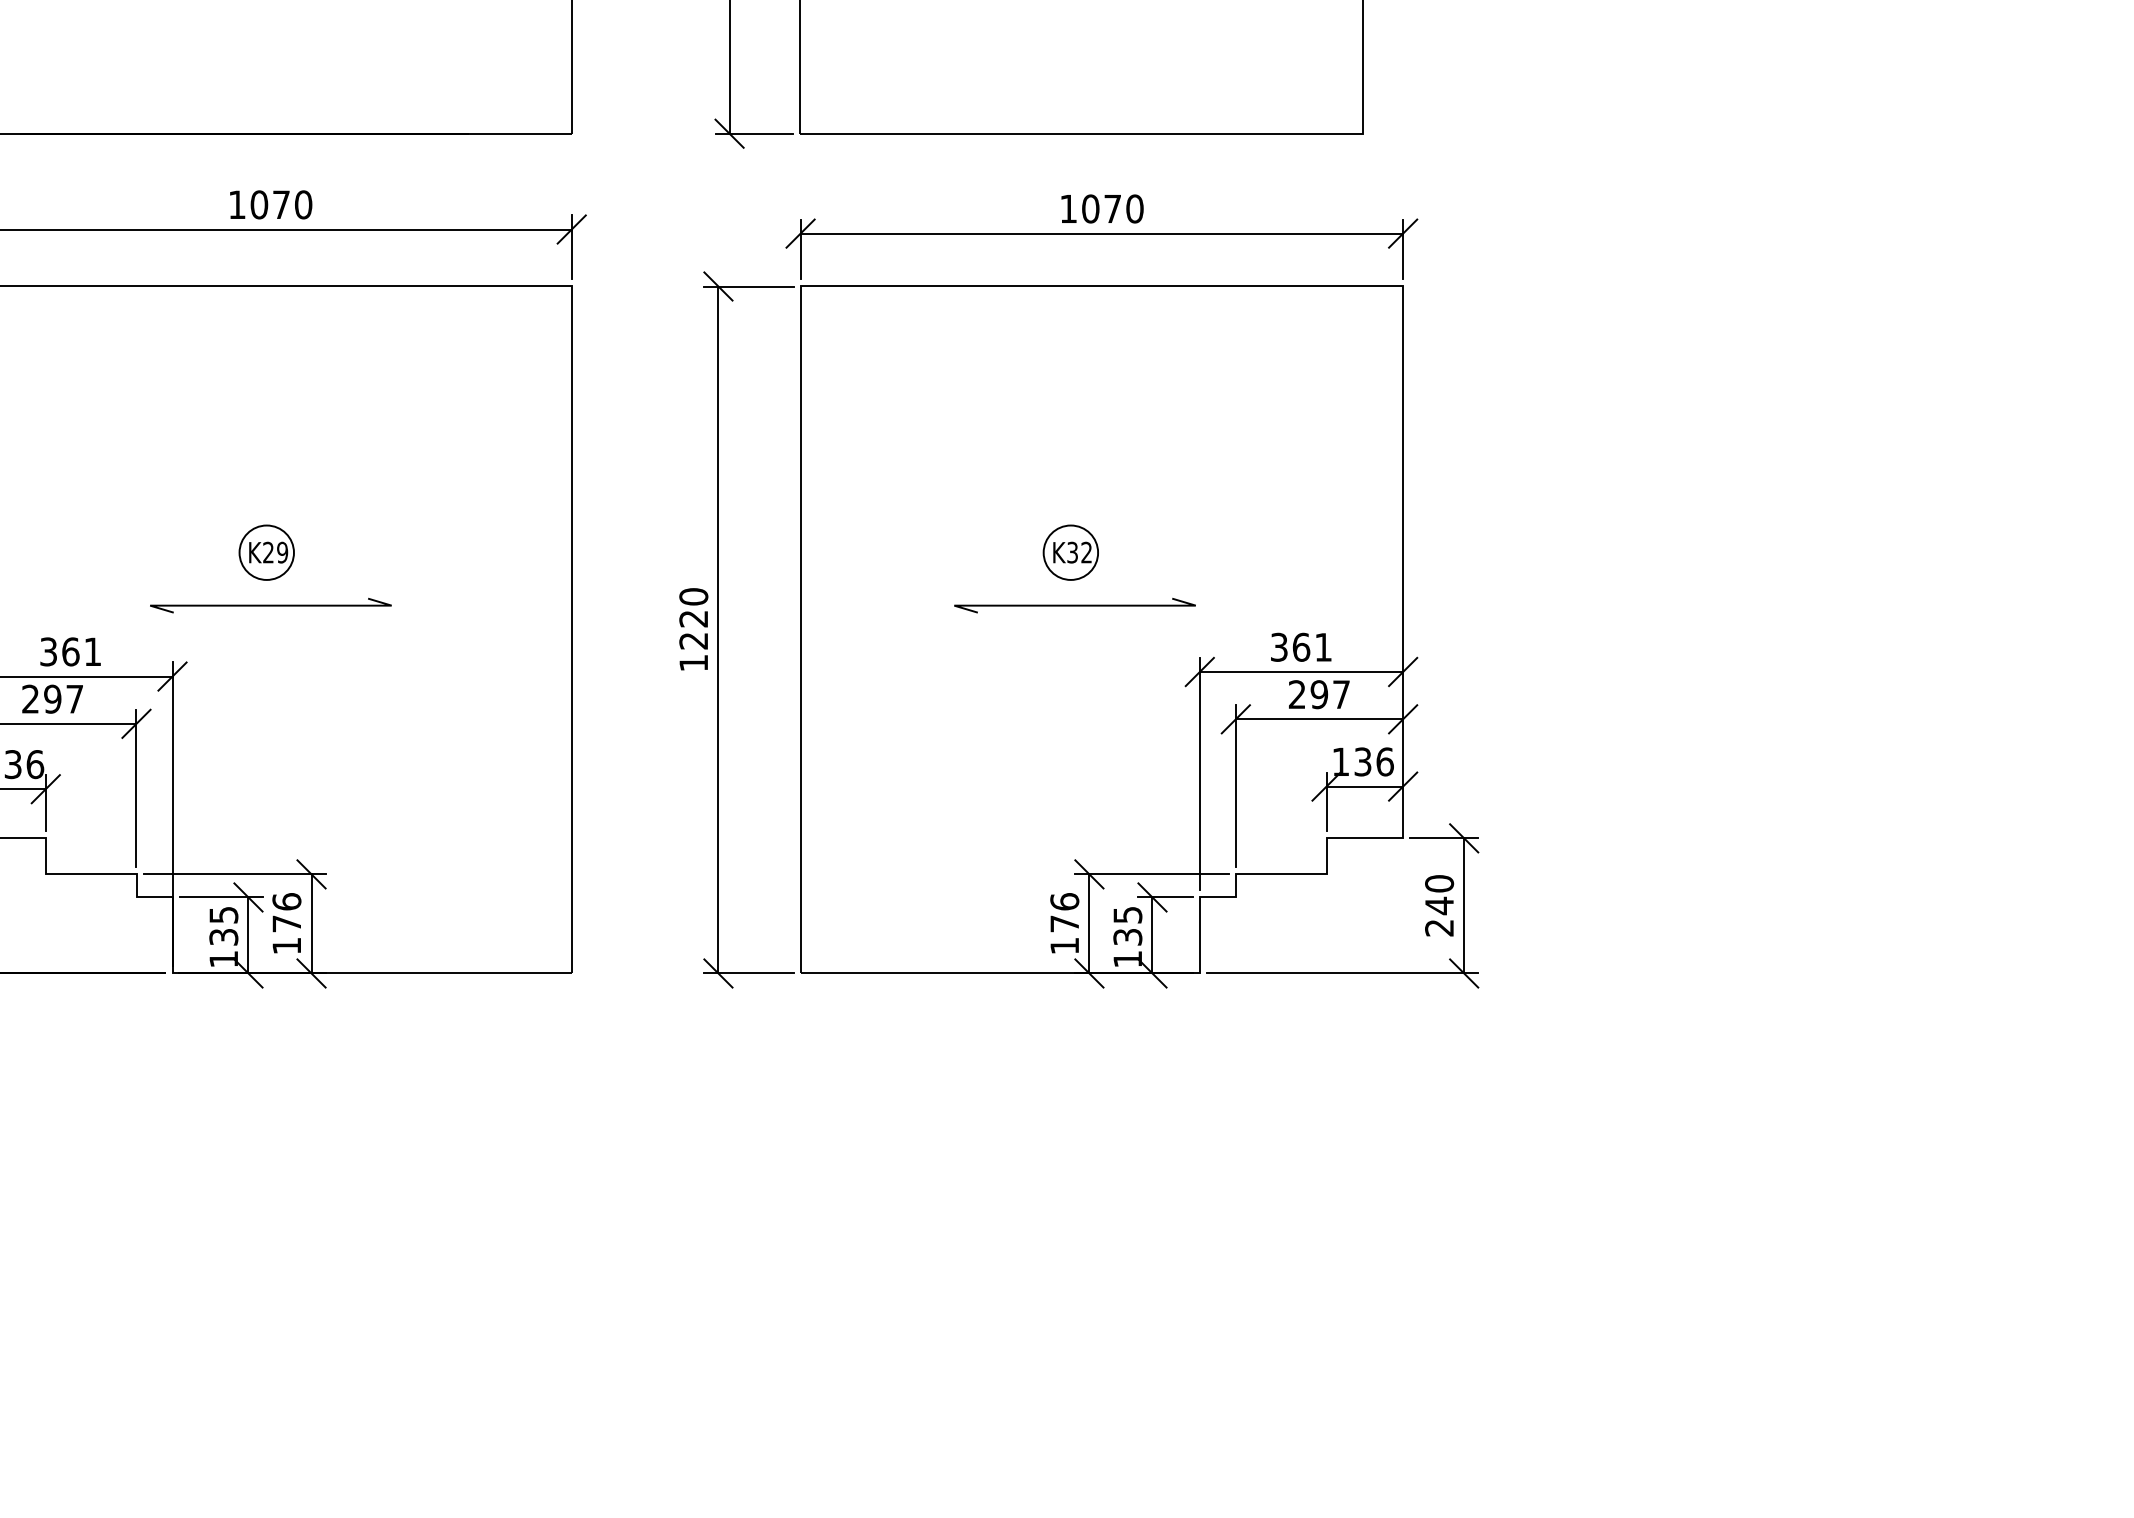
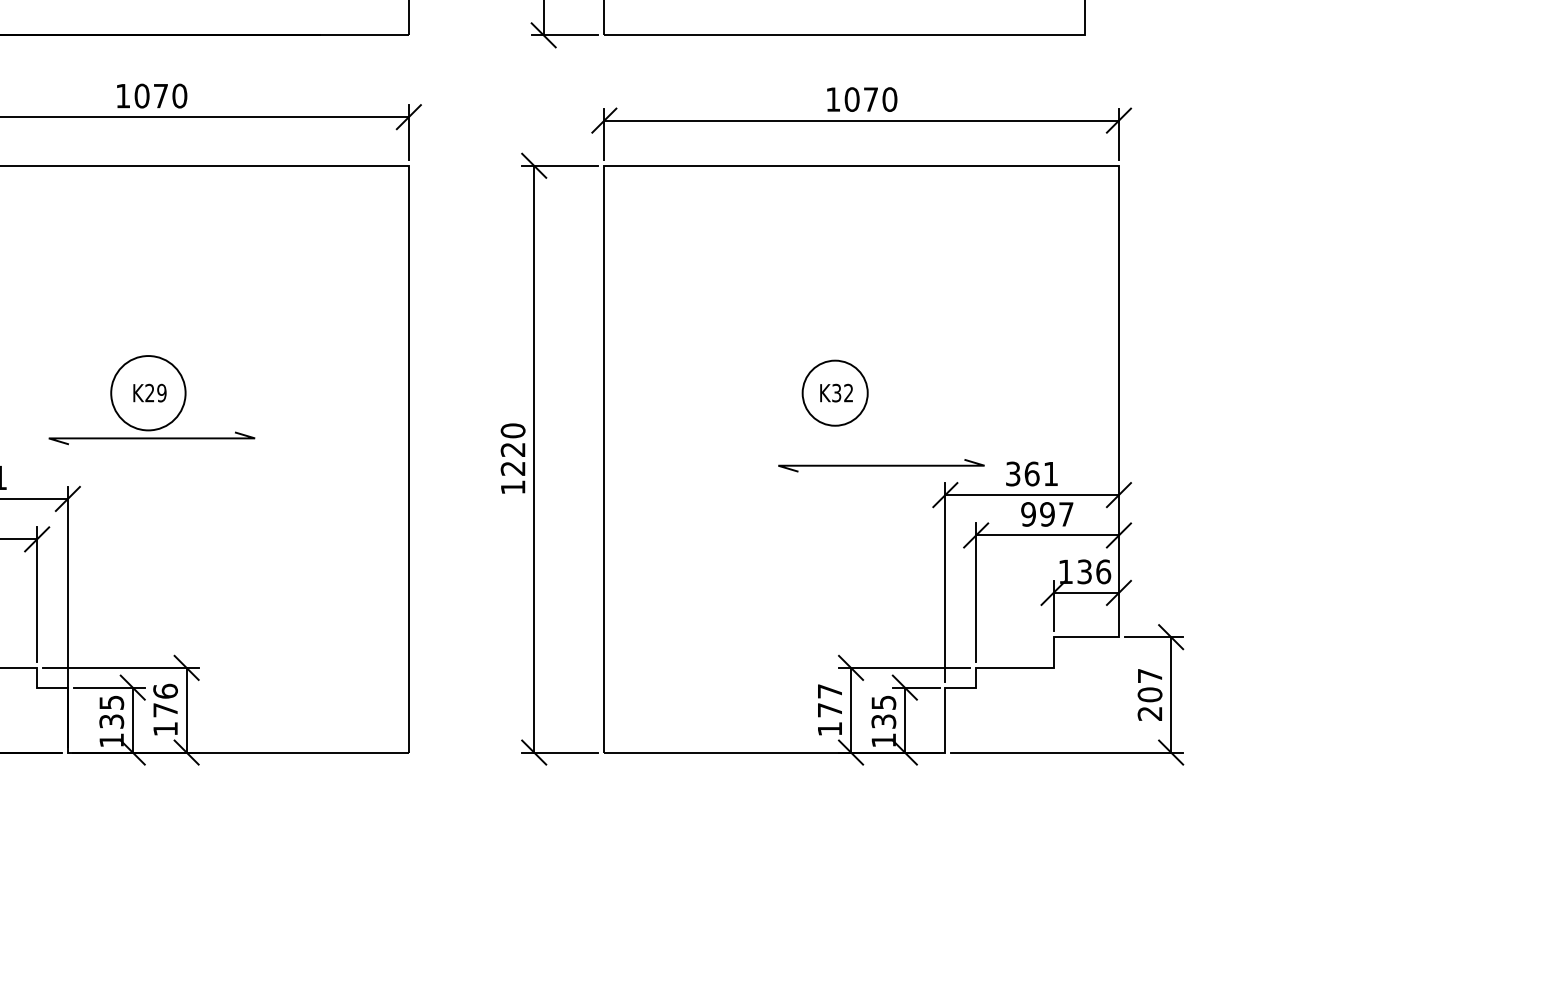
circle: (266, 552) -> (148, 393), size x1.6
circle: (1070, 552) -> (834, 393), size x1.4
line: (1074, 605) -> (880, 465), moved
text: (1296, 694) -> (1027, 514), 297 -> 997
text: (1439, 895) -> (1150, 685), 240 -> 207
text: (1064, 901) -> (829, 691), 176 -> 177

